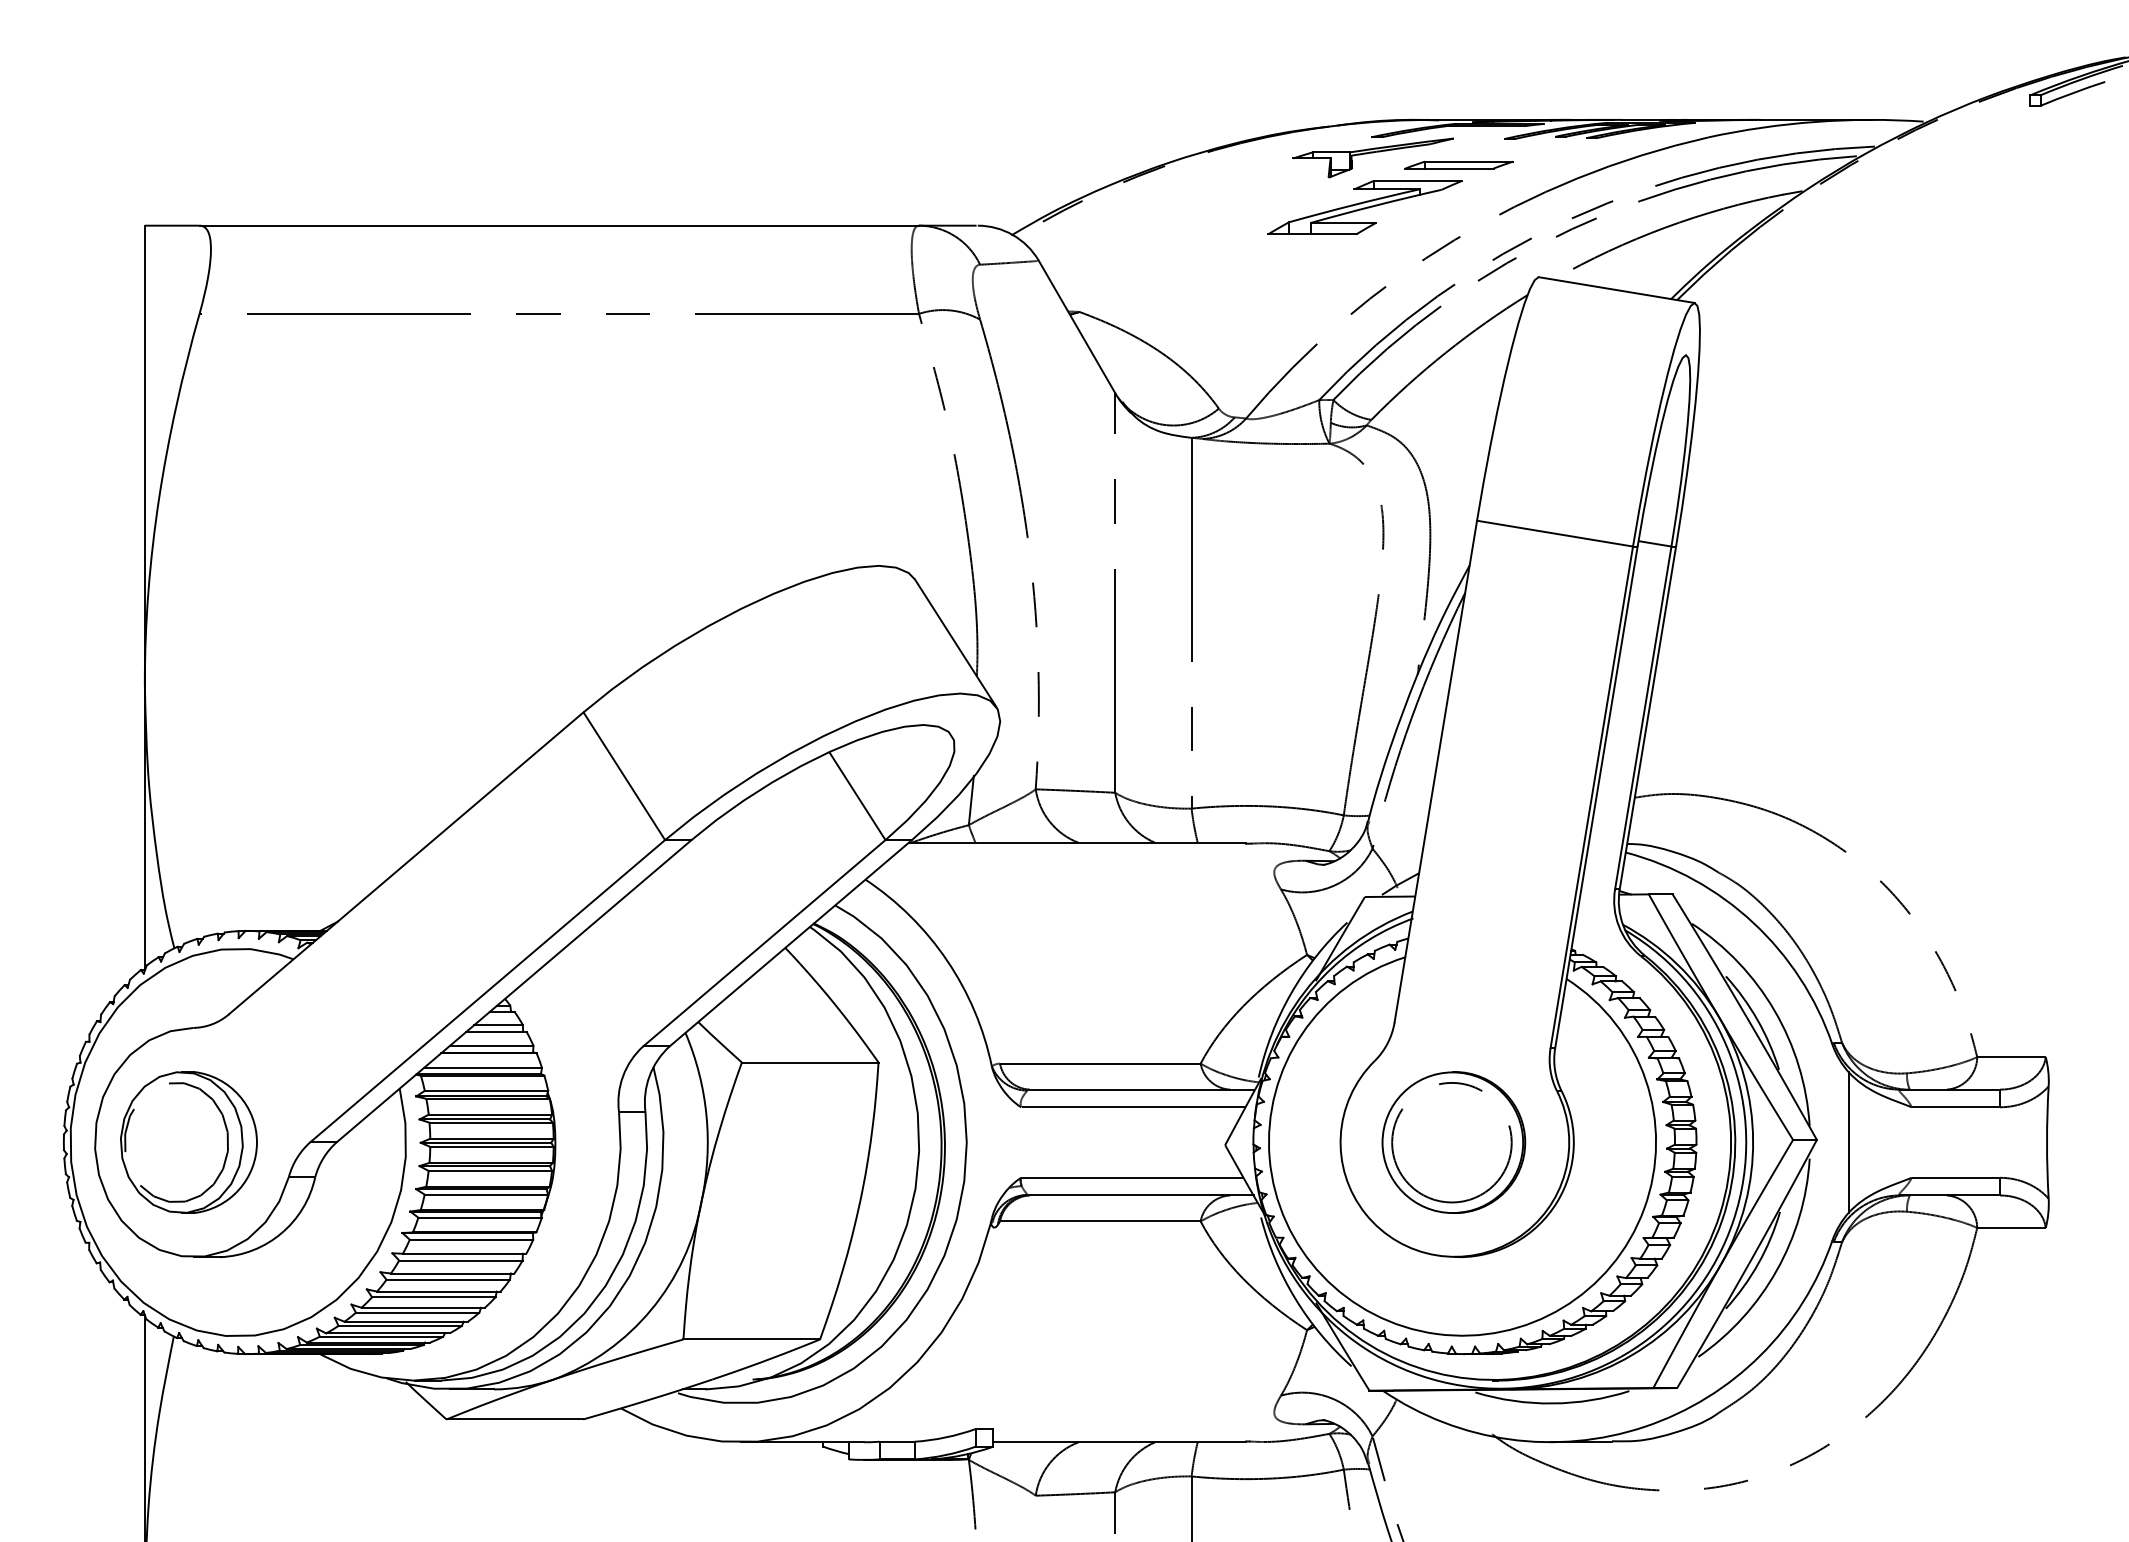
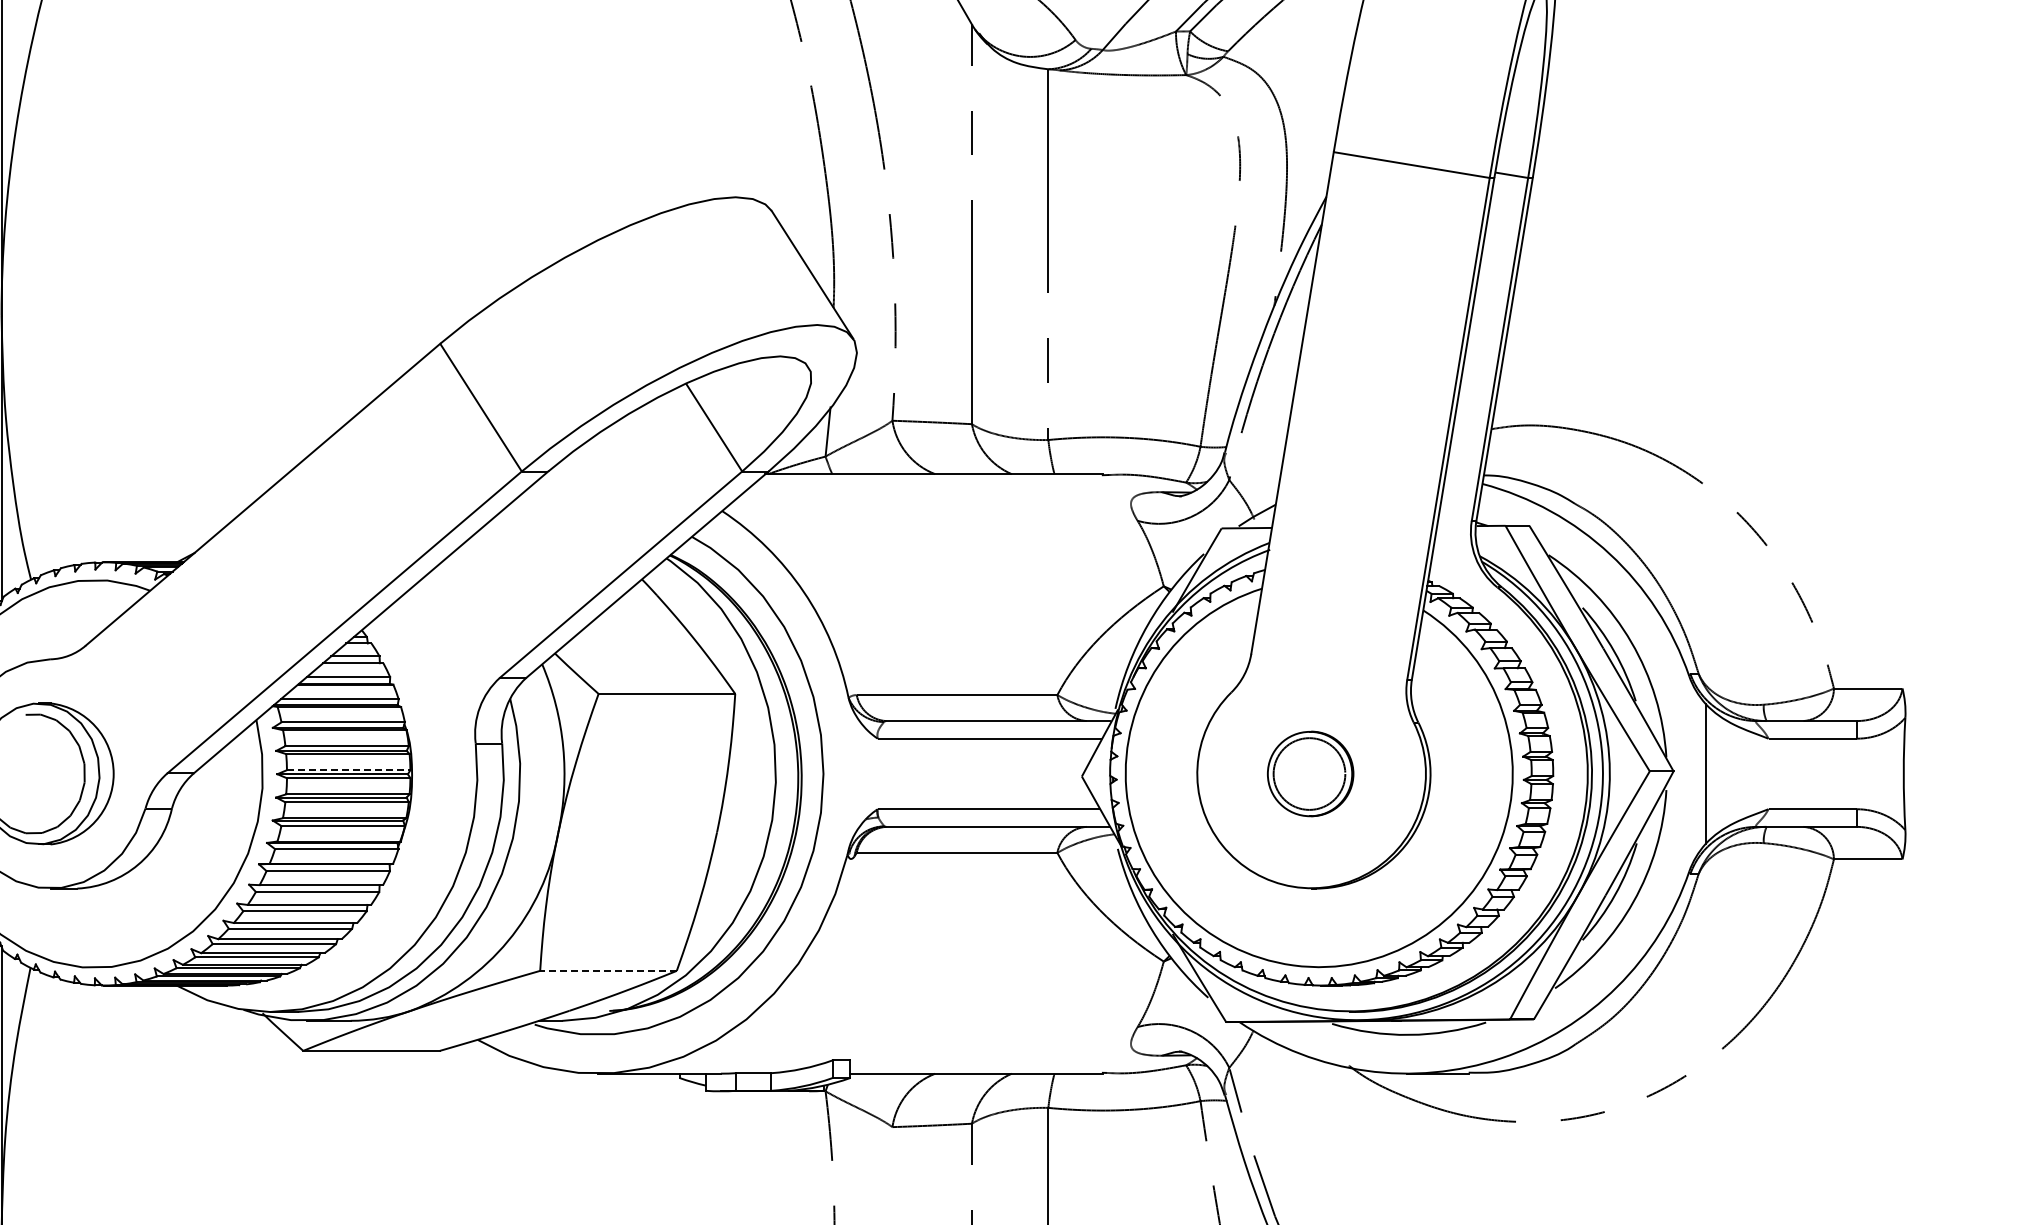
line: (492, 1138) -> (349, 769), solid -> dashed
part: (1453, 1142) -> (1310, 773), size x0.6
line: (751, 1339) -> (608, 970), solid -> dashed

